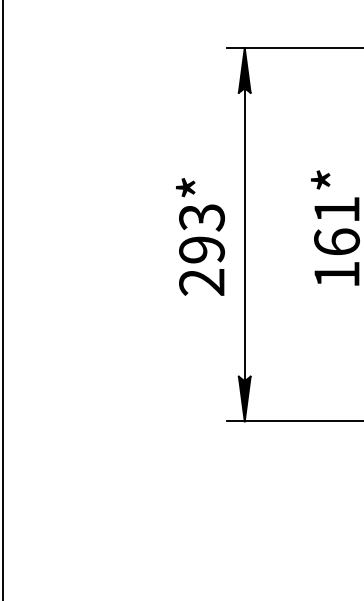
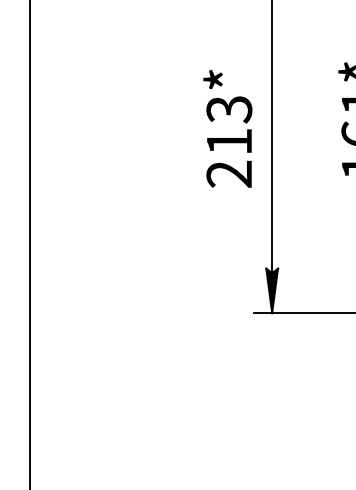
text: (202, 249) -> (229, 141), 293* -> 213*

